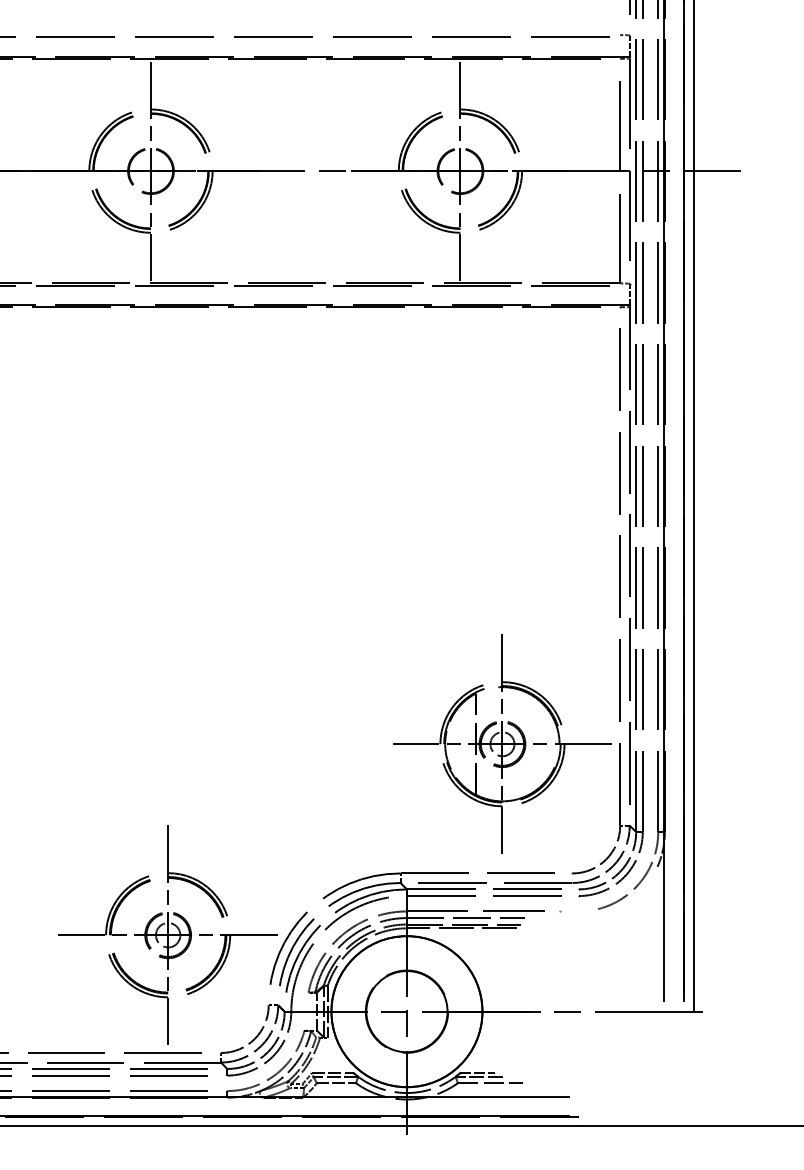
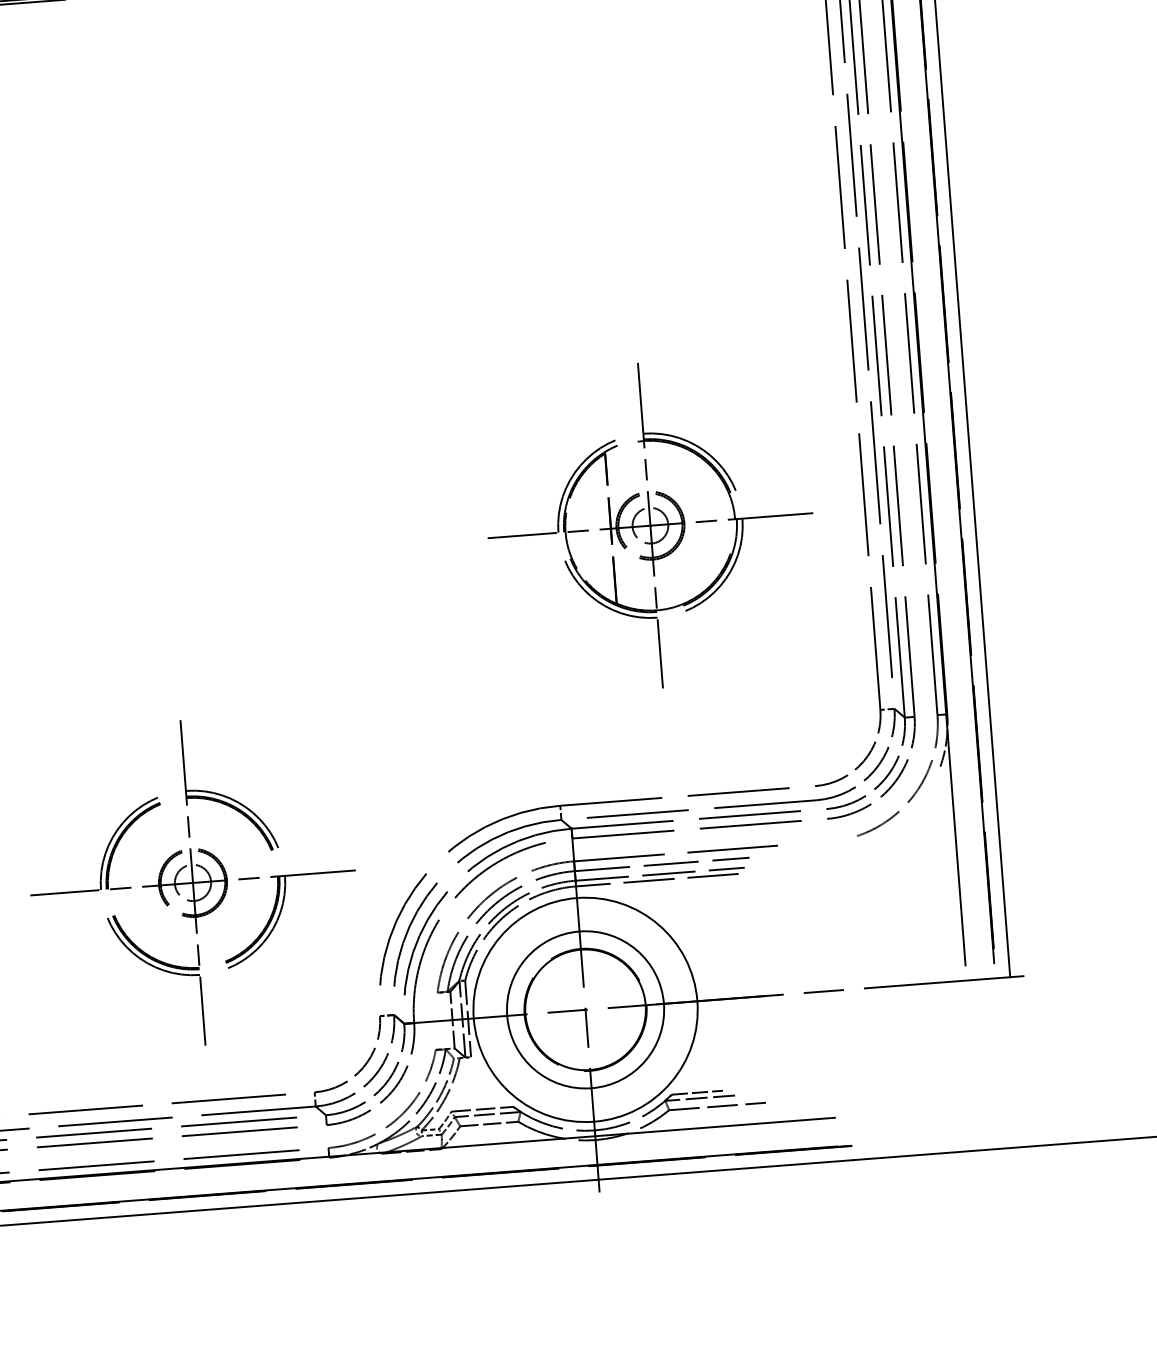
part: (502, 743) -> (650, 524), moved
part: (167, 934) -> (191, 881), moved
circle: (406, 1011) -> (584, 1009), size x0.7

